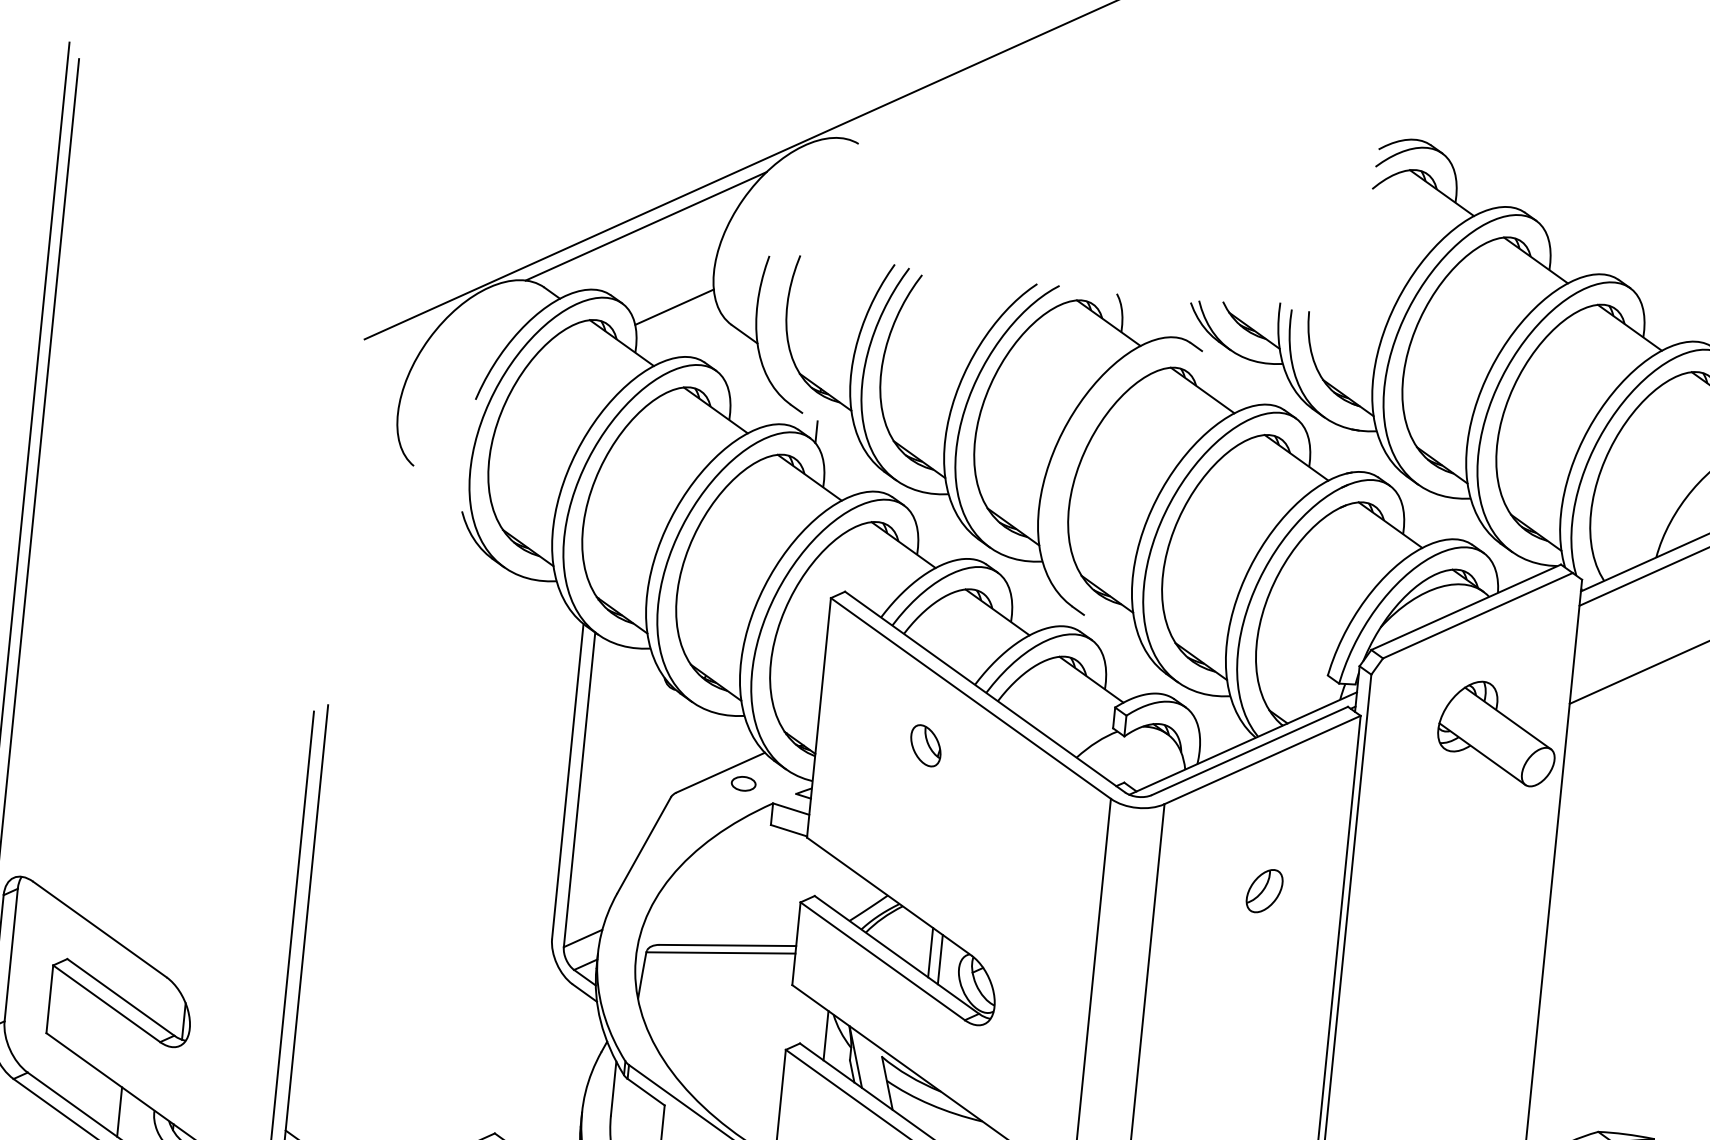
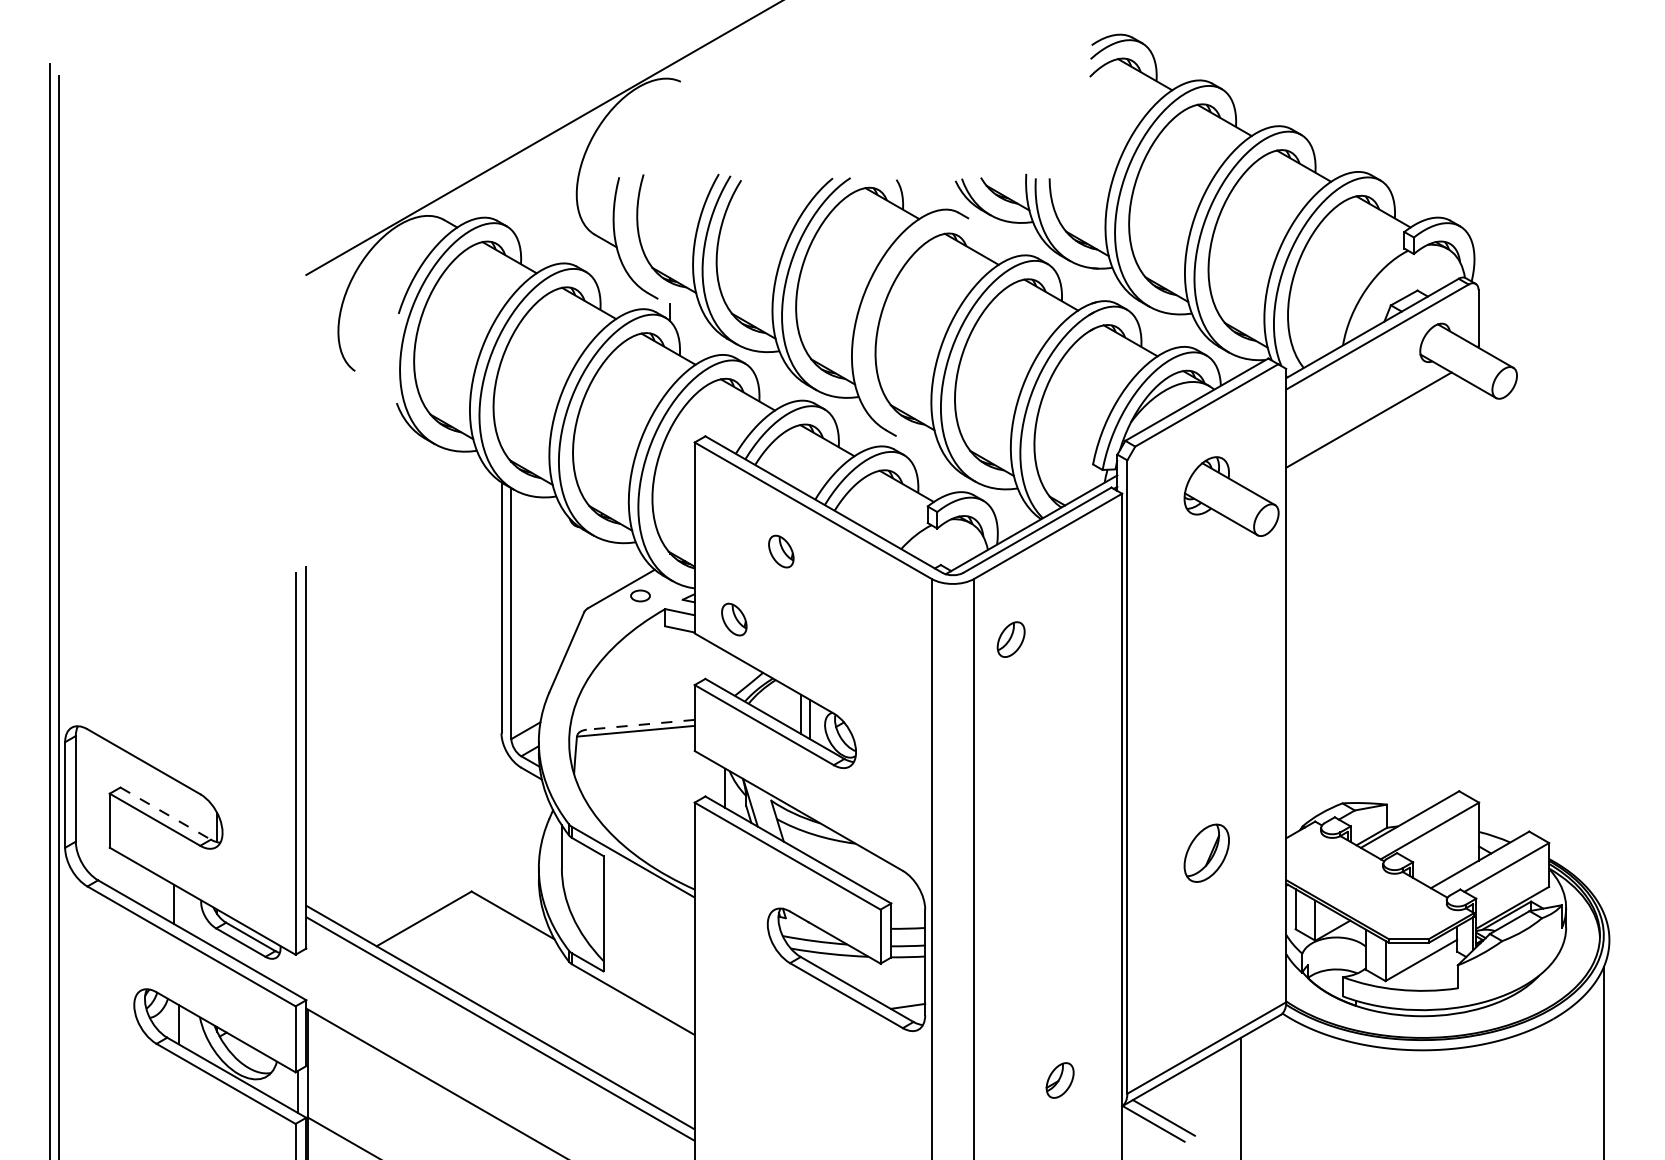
line: (646, 226) -> (519, 163), removed
line: (674, 307) -> (548, 225), removed
part: (858, 825) -> (734, 619), added
part: (1263, 890) -> (1010, 639), moved
line: (727, 945) -> (640, 724), solid -> dashed
line: (121, 997) -> (166, 813), solid -> dashed

